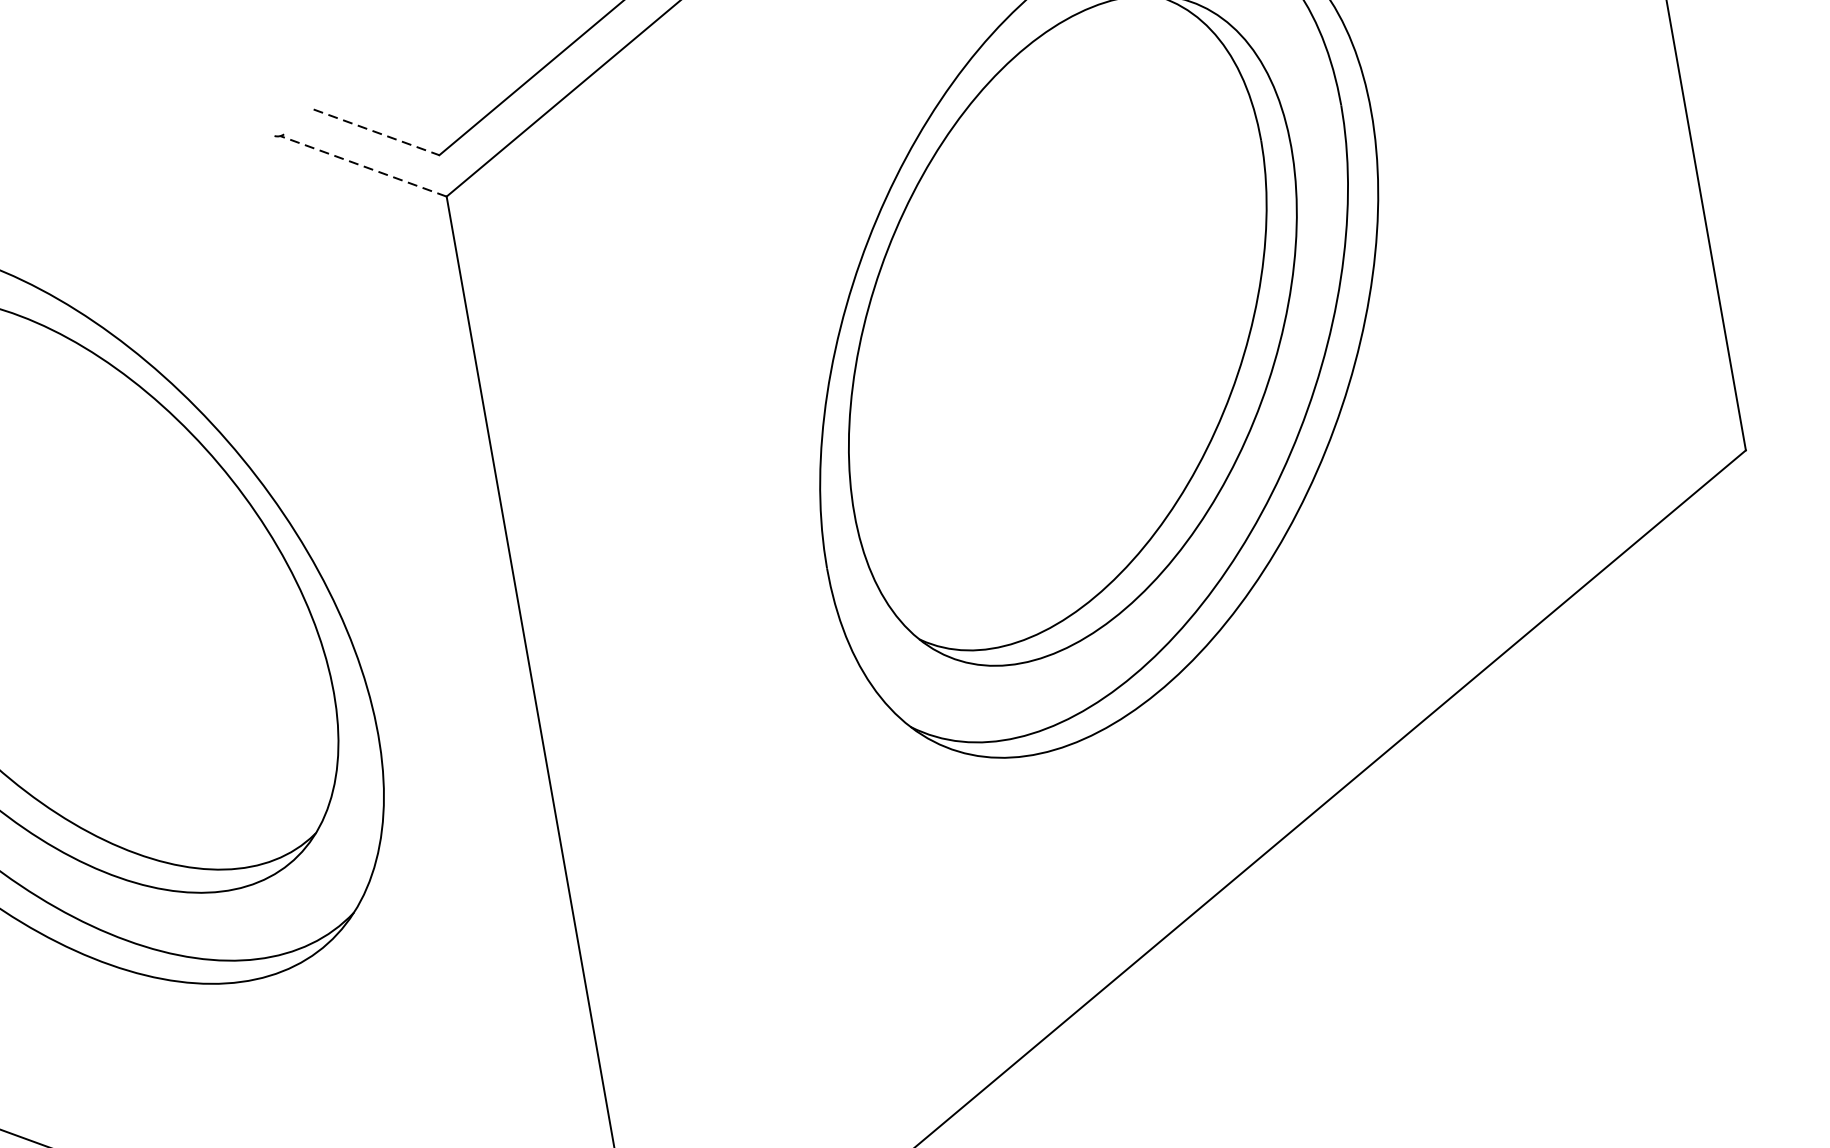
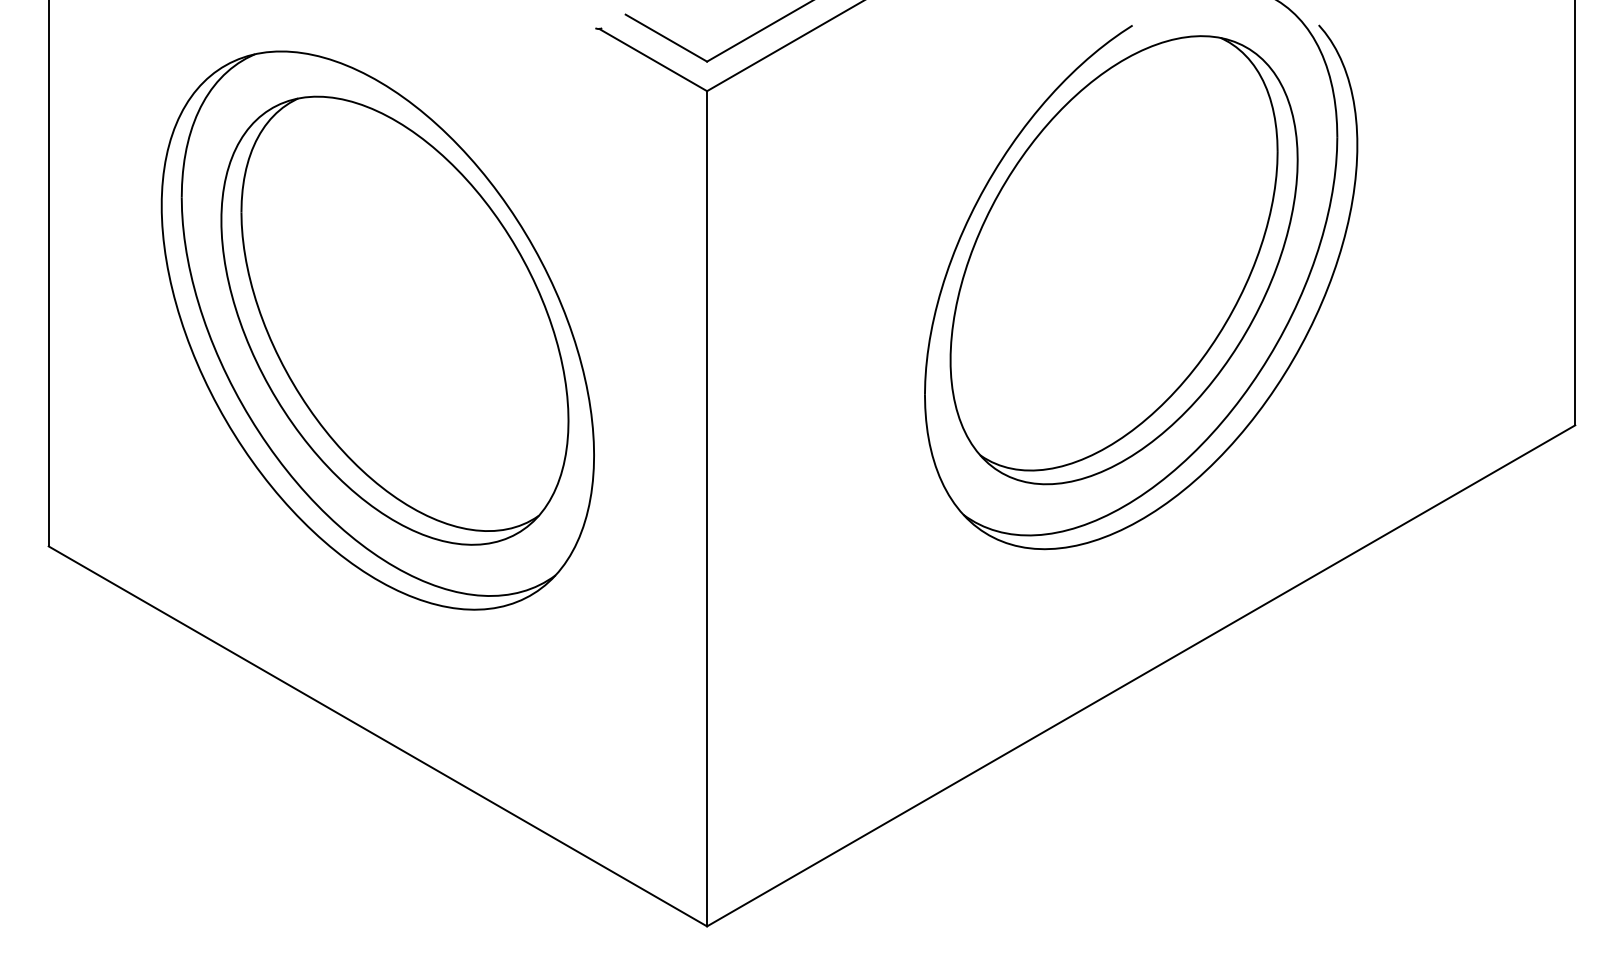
line: (376, 132) -> (666, 38), dashed -> solid
line: (362, 165) -> (652, 59), dashed -> solid

